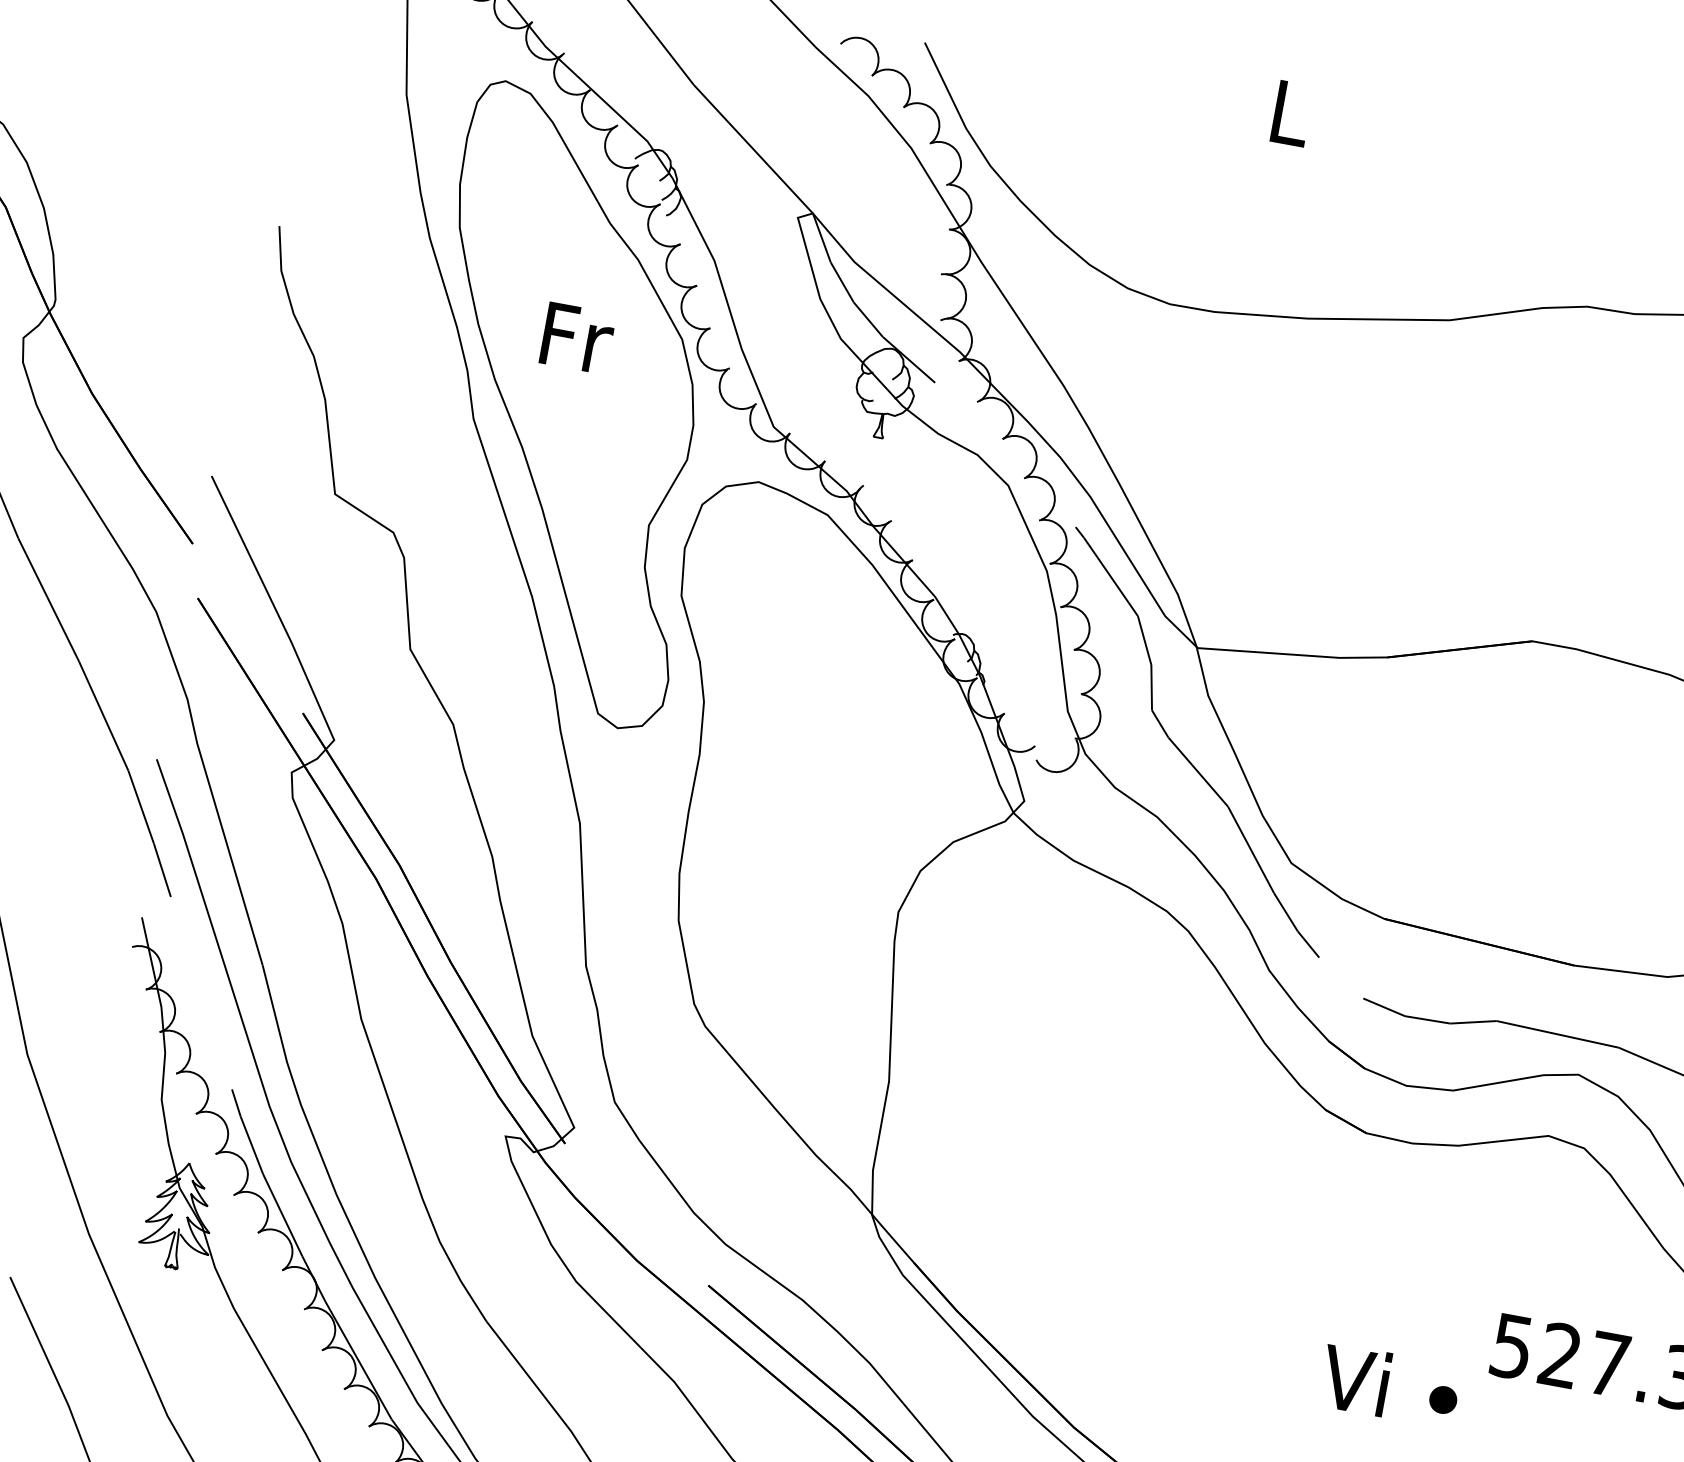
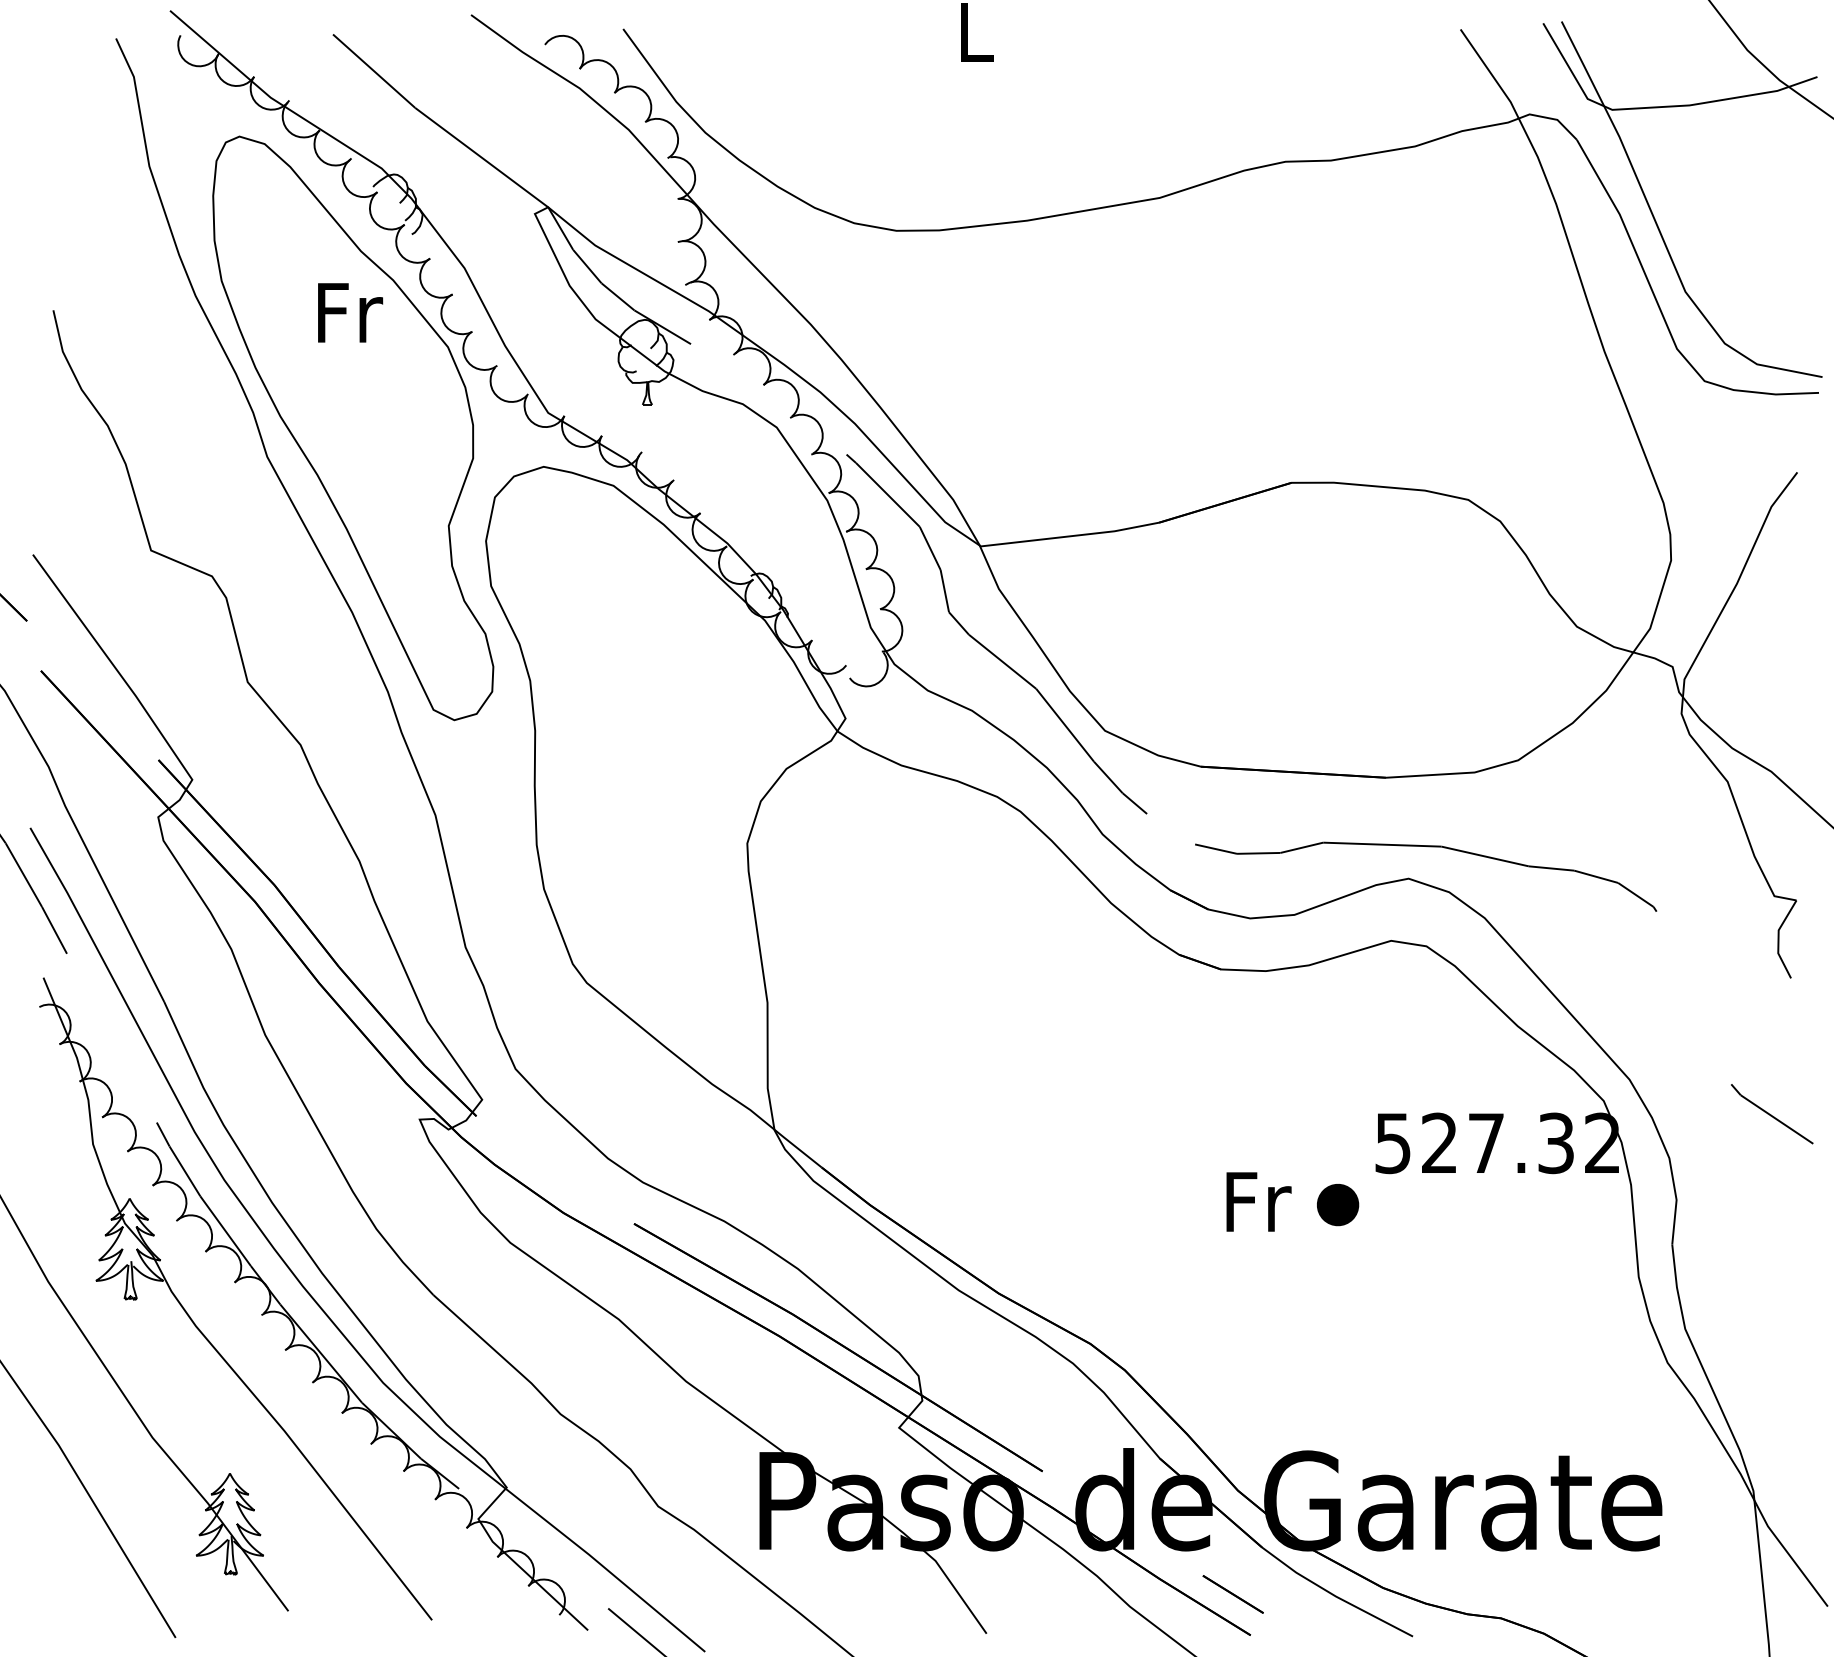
text: (577, 337) -> (350, 312), moved
text: (1359, 1379) -> (1256, 1200), Vi -> Fr
part: (1443, 1399) -> (1338, 1204), size x1.6

